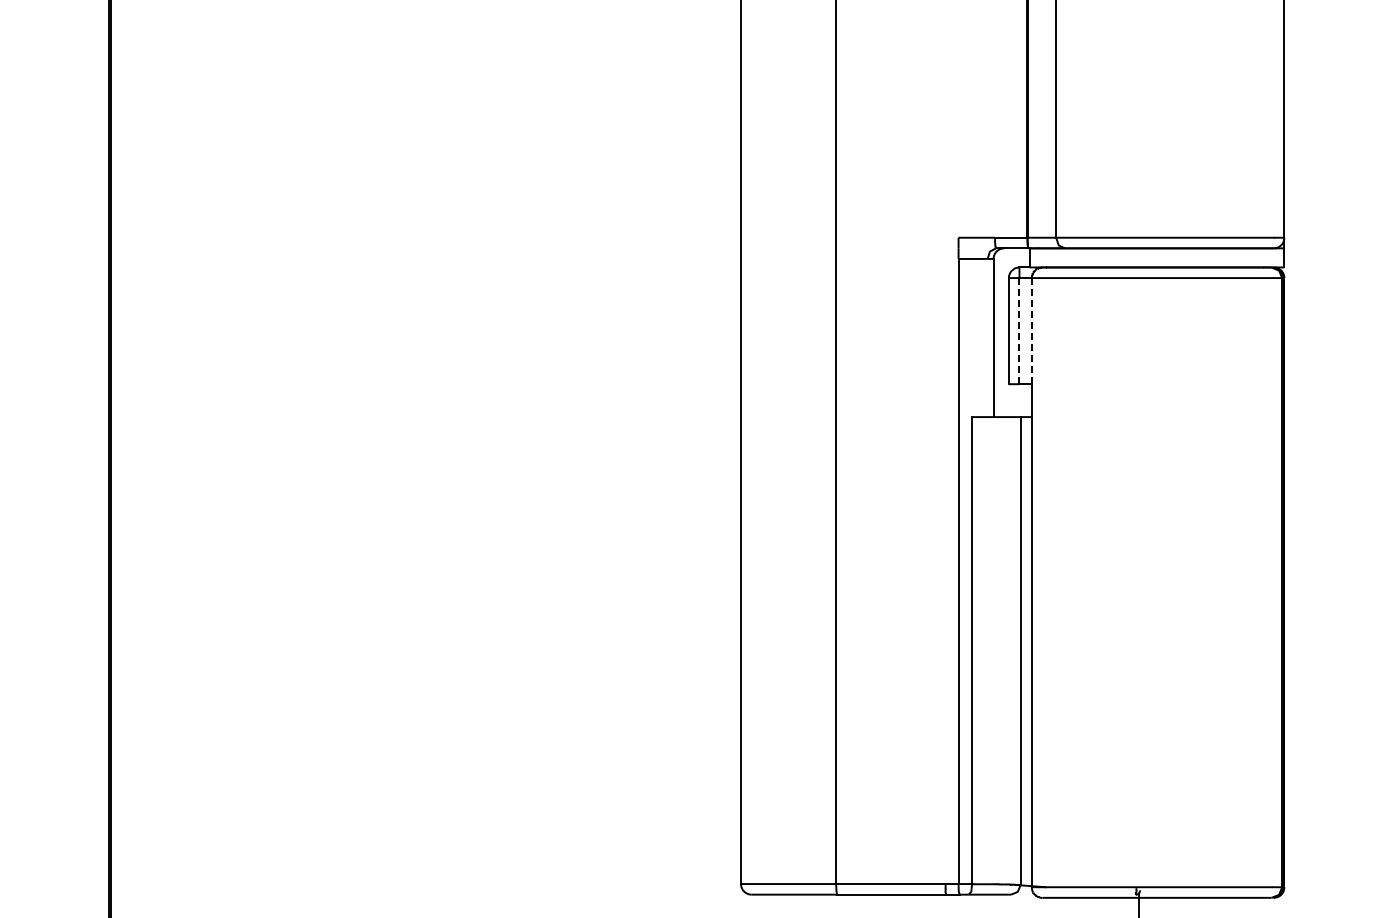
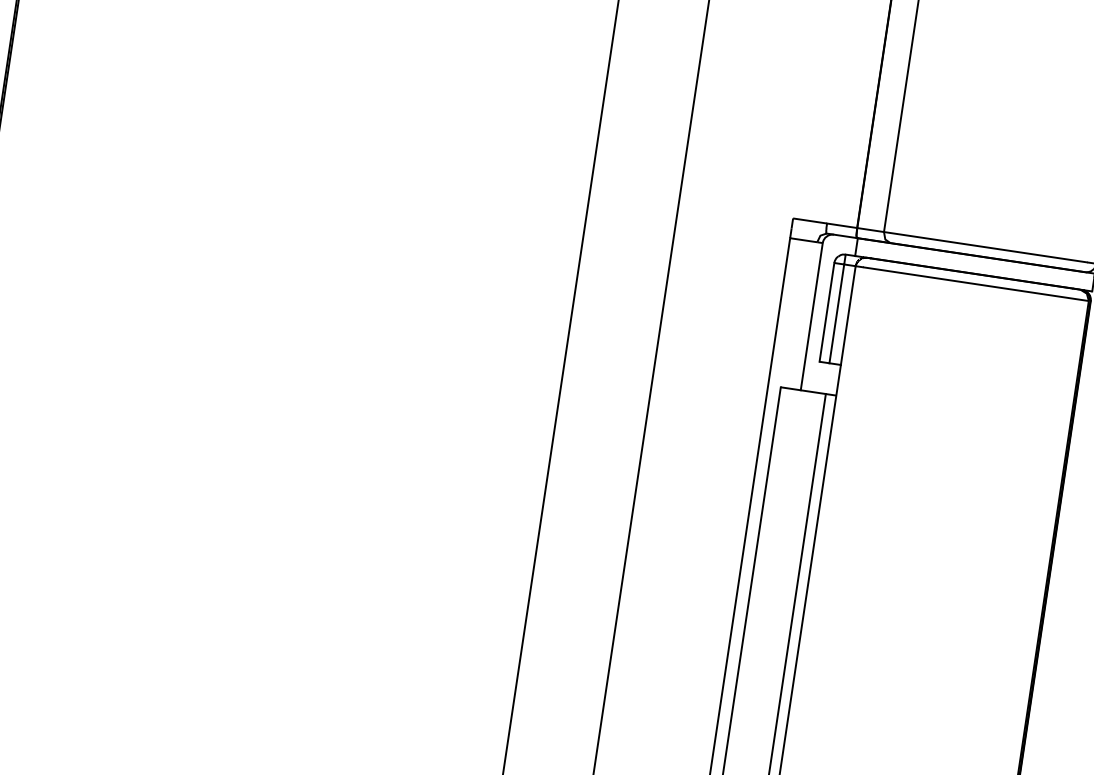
line: (1019, 330) -> (836, 313), dashed -> solid
line: (1031, 331) -> (847, 315), dashed -> solid

